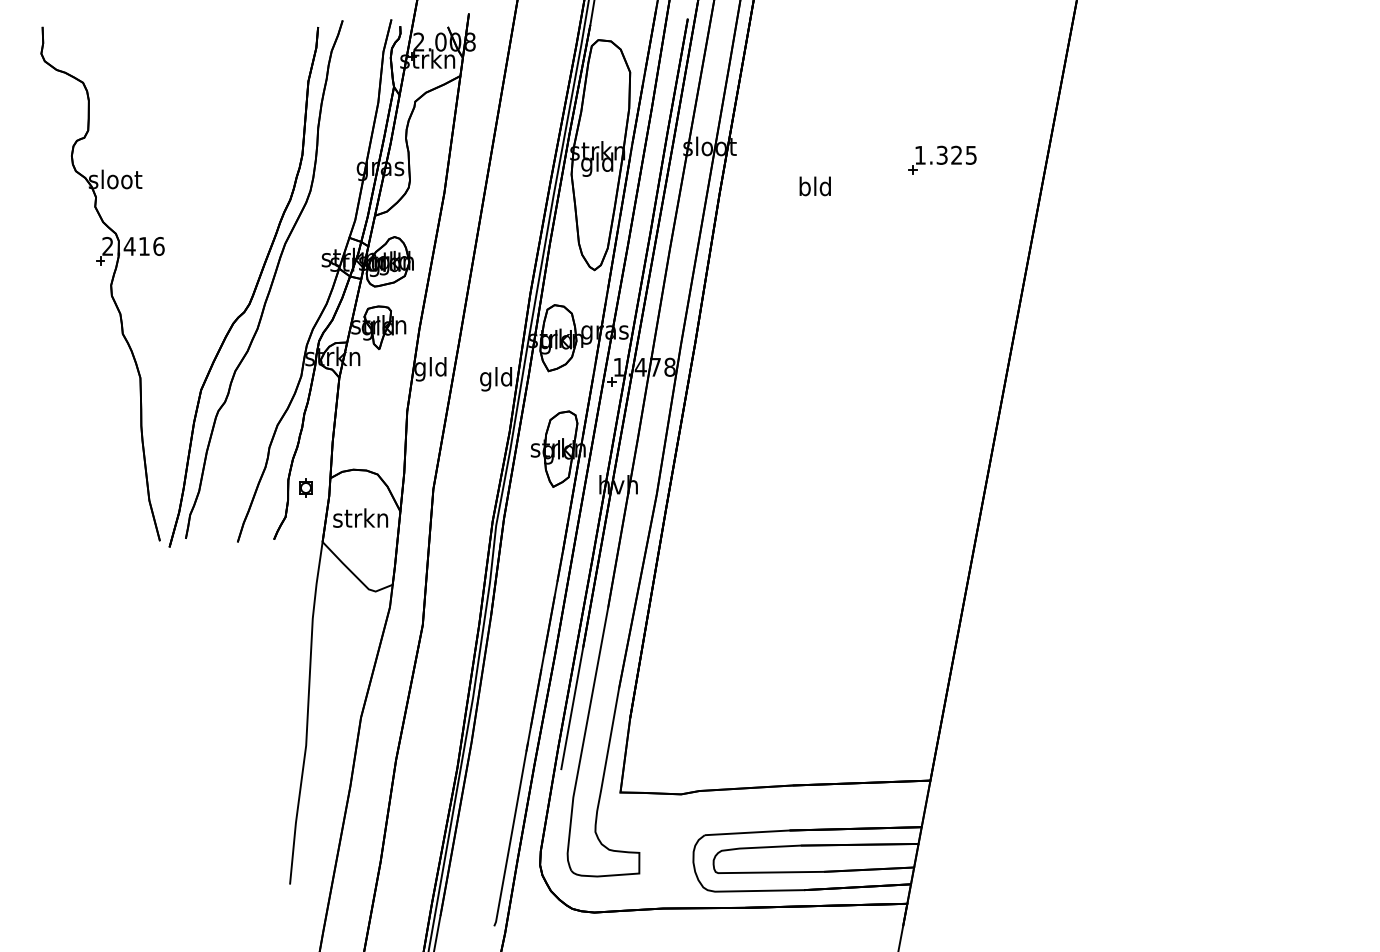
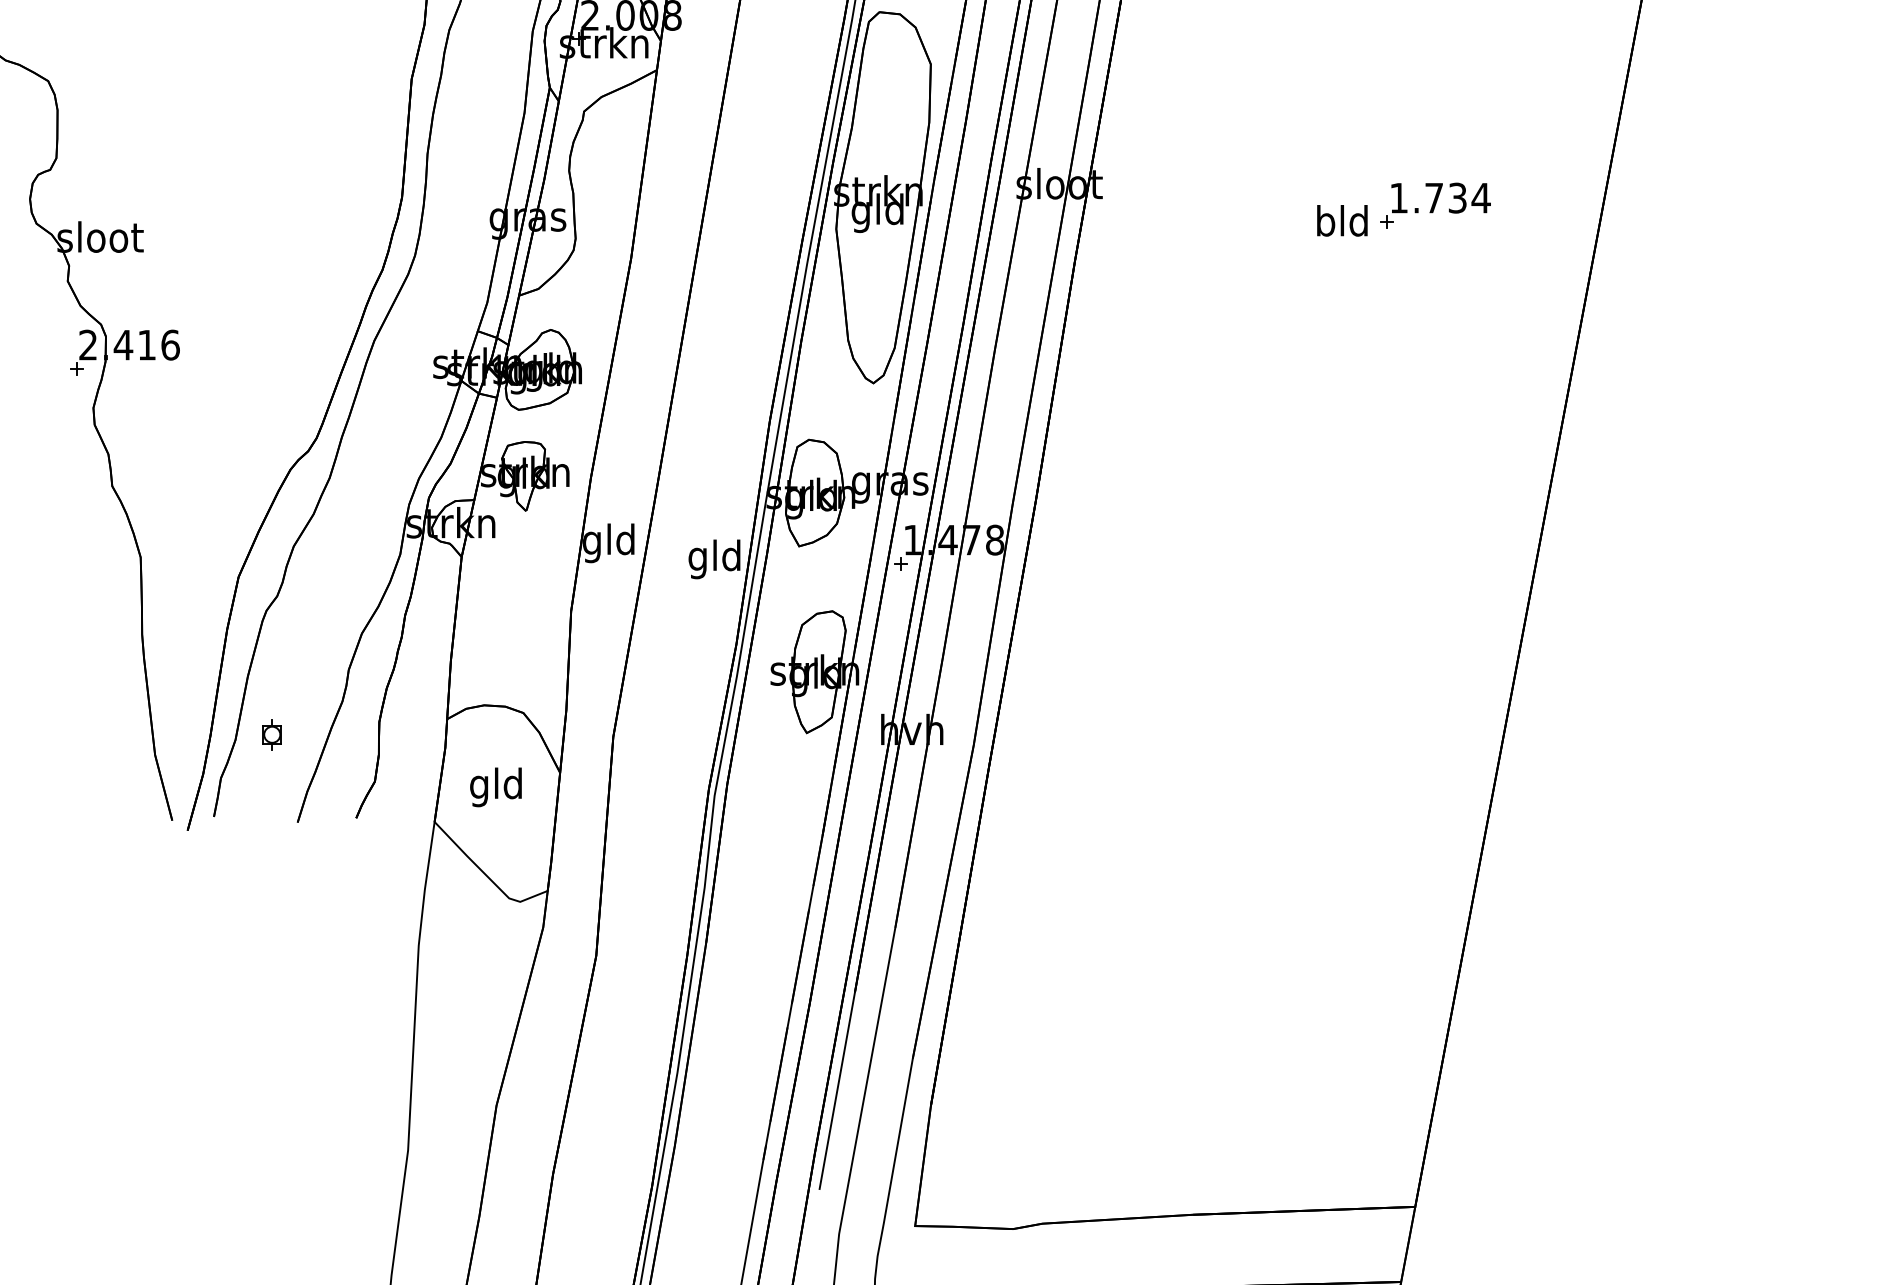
text: (956, 154) -> (1457, 196), 1.325 -> 1.734
text: (814, 186) -> (1341, 220), moved
part: (305, 487) -> (271, 734), moved
text: (360, 520) -> (495, 787), strkn -> gld

